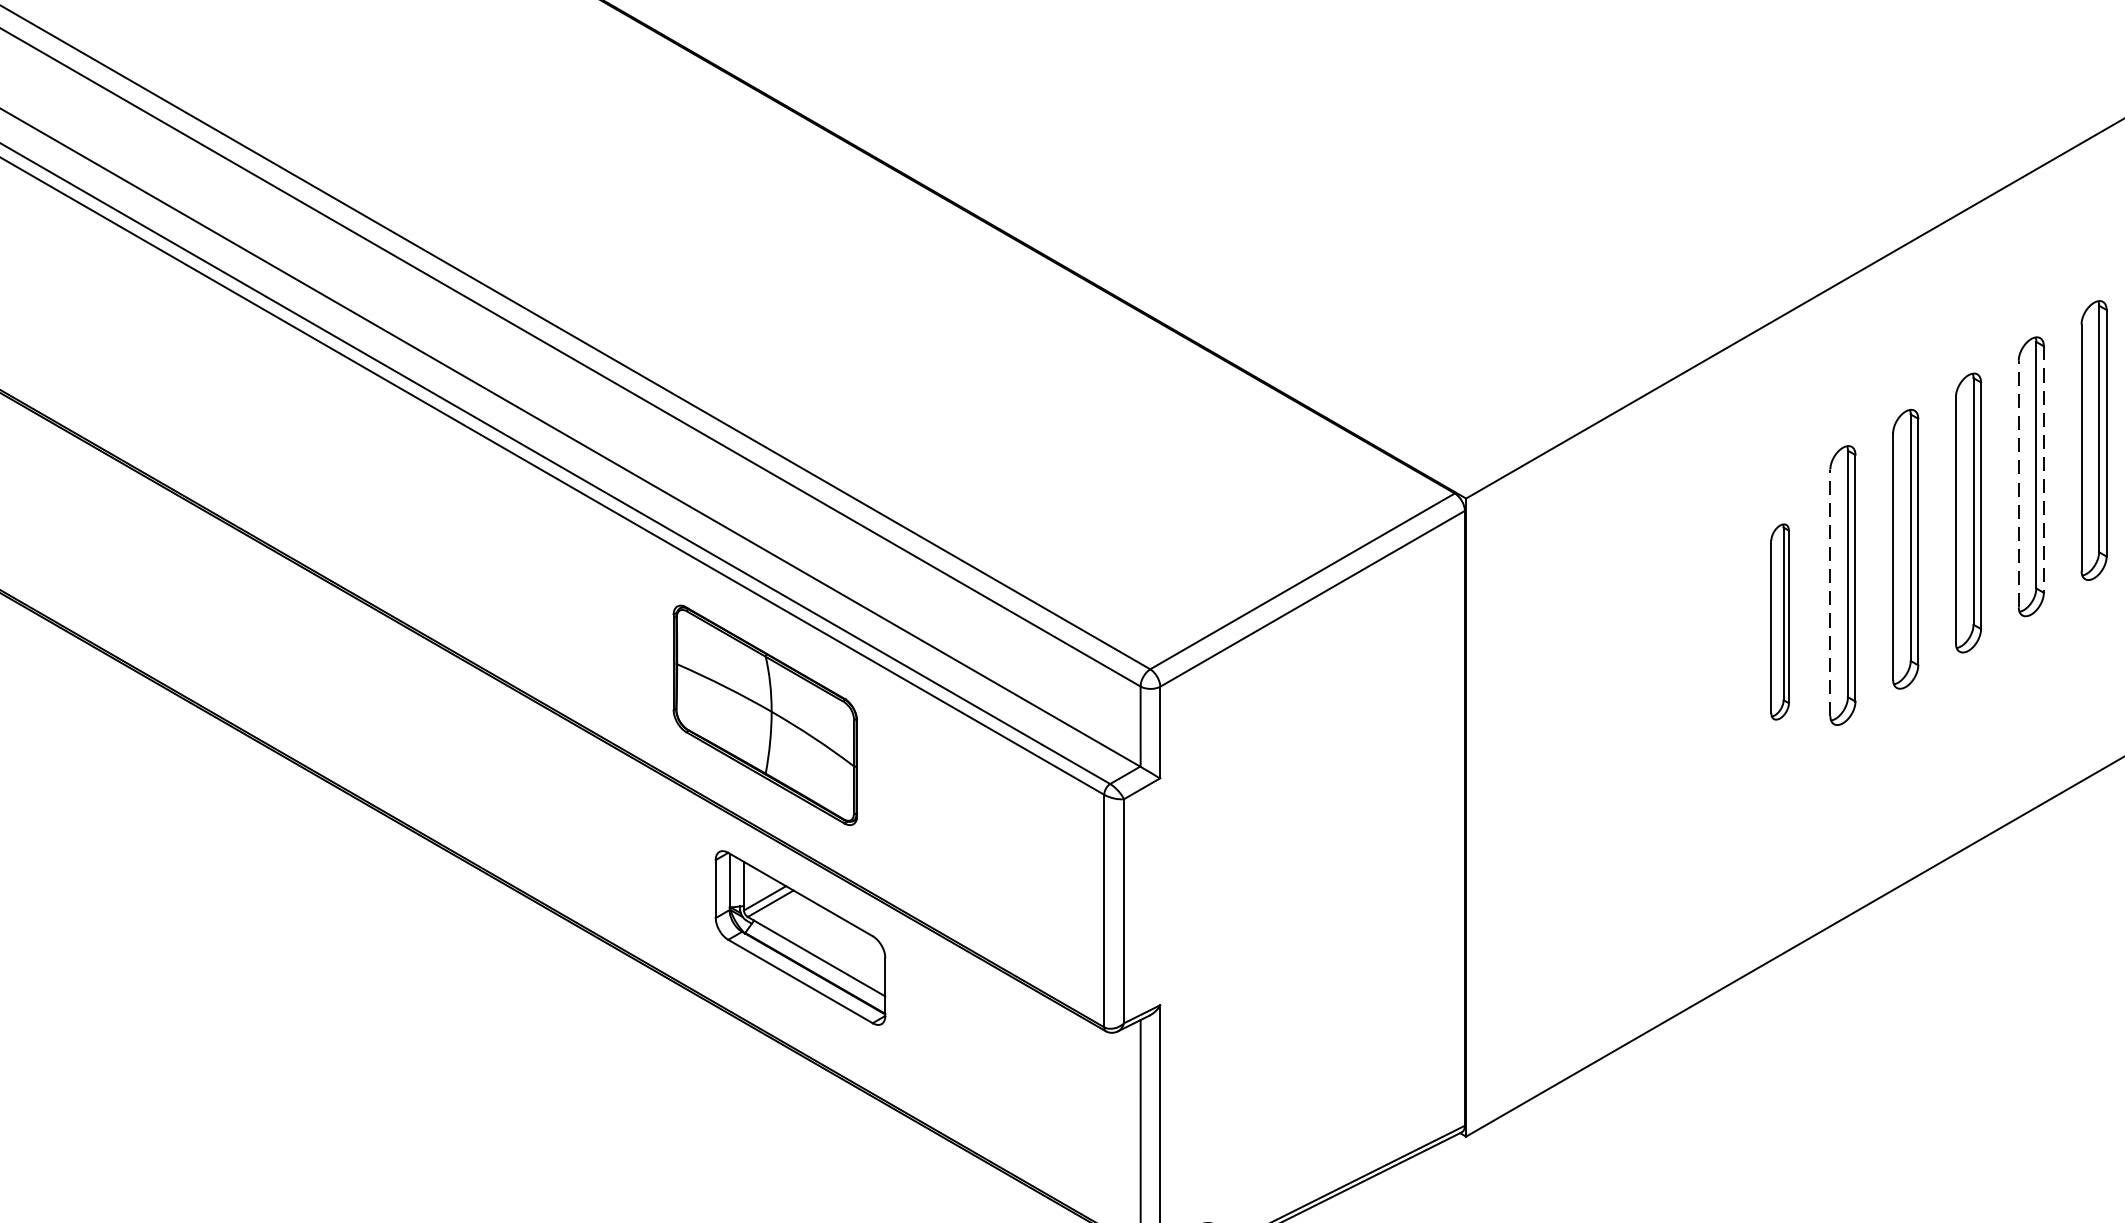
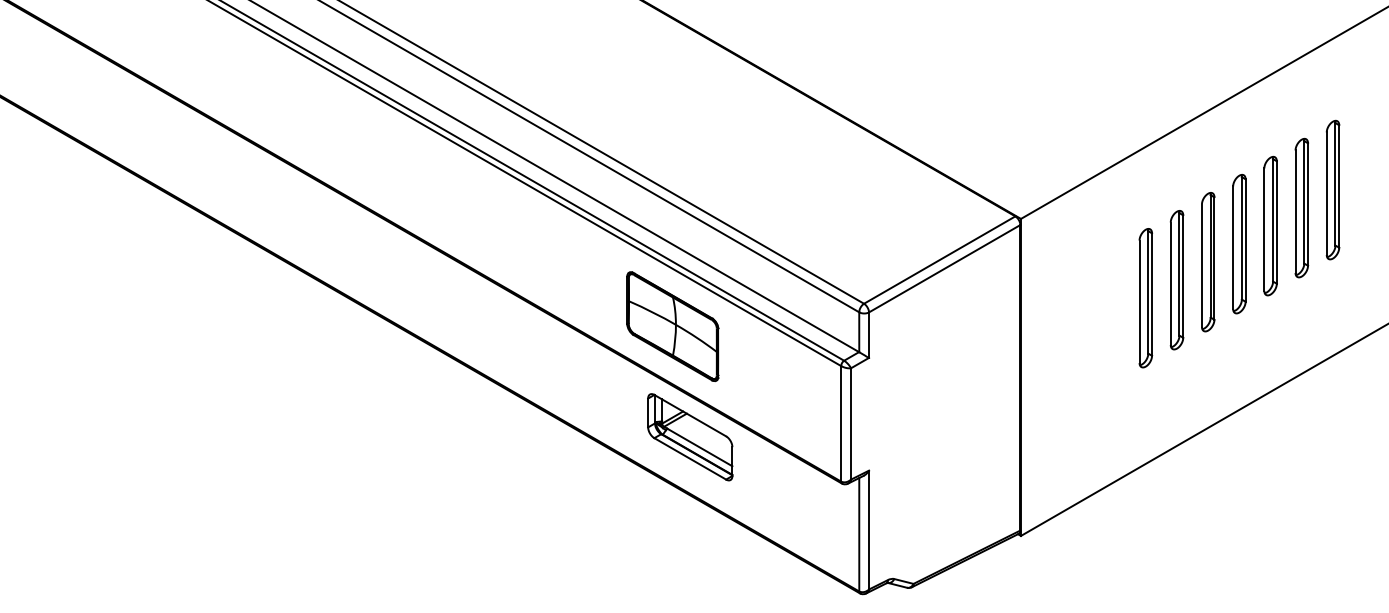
line: (2044, 471) -> (1308, 205), dashed -> solid
line: (2018, 483) -> (1295, 211), dashed -> solid
line: (1829, 592) -> (1201, 265), dashed -> solid
part: (1779, 622) -> (1176, 280), size x1.43
part: (1716, 658) -> (1145, 298), added

